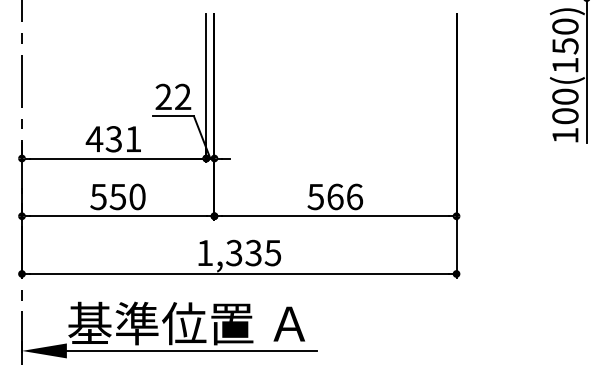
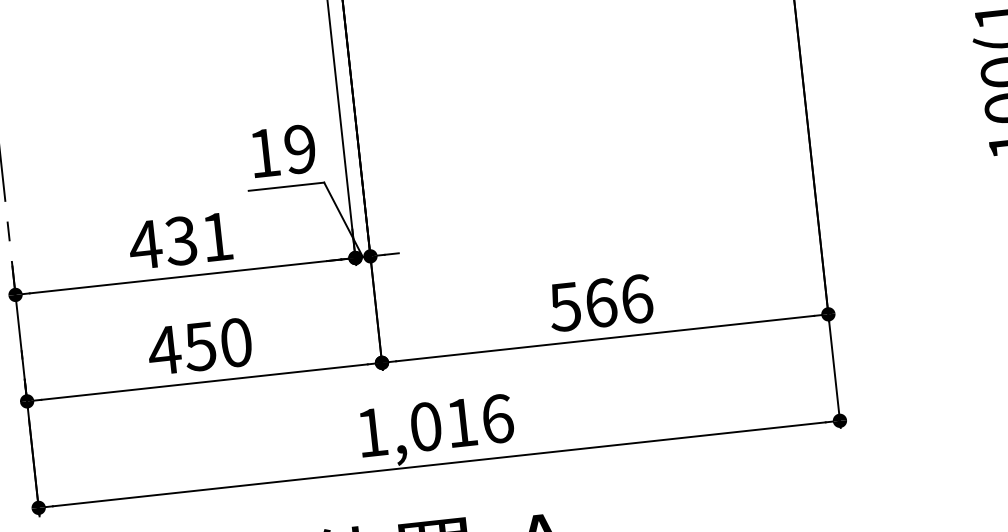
text: (173, 96) -> (282, 150), 22 -> 19
text: (98, 197) -> (164, 351), 550 -> 450
text: (253, 252) -> (461, 421), 1,335 -> 1,016

